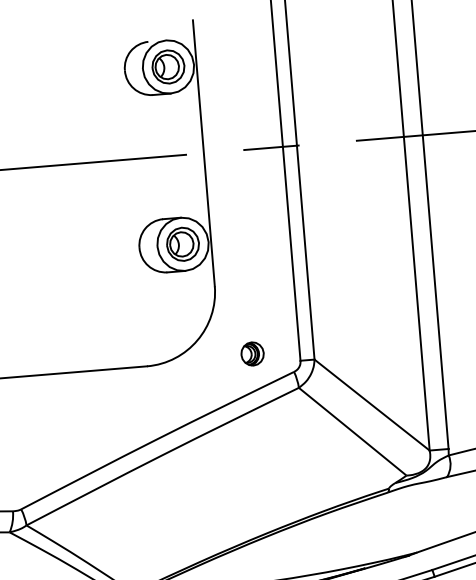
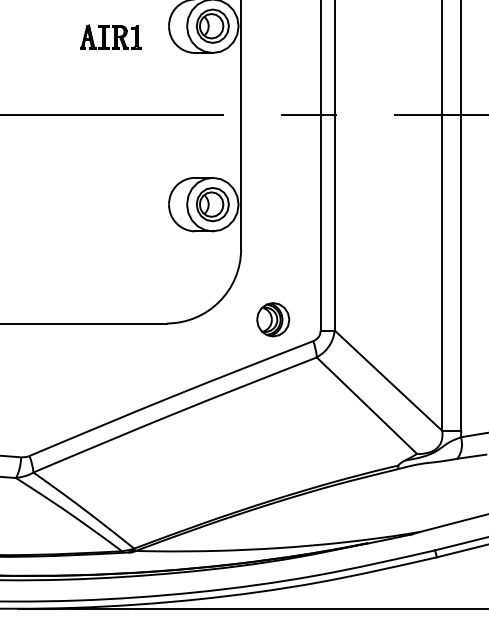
part: (67, 85) -> (110, 36), added
part: (252, 353) -> (273, 319), size x1.43

